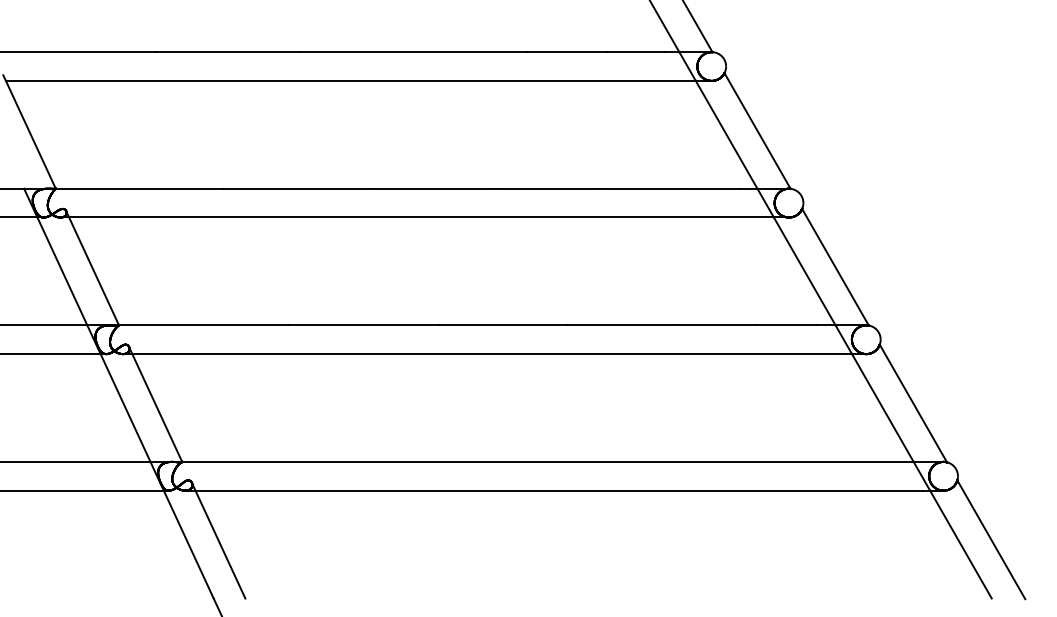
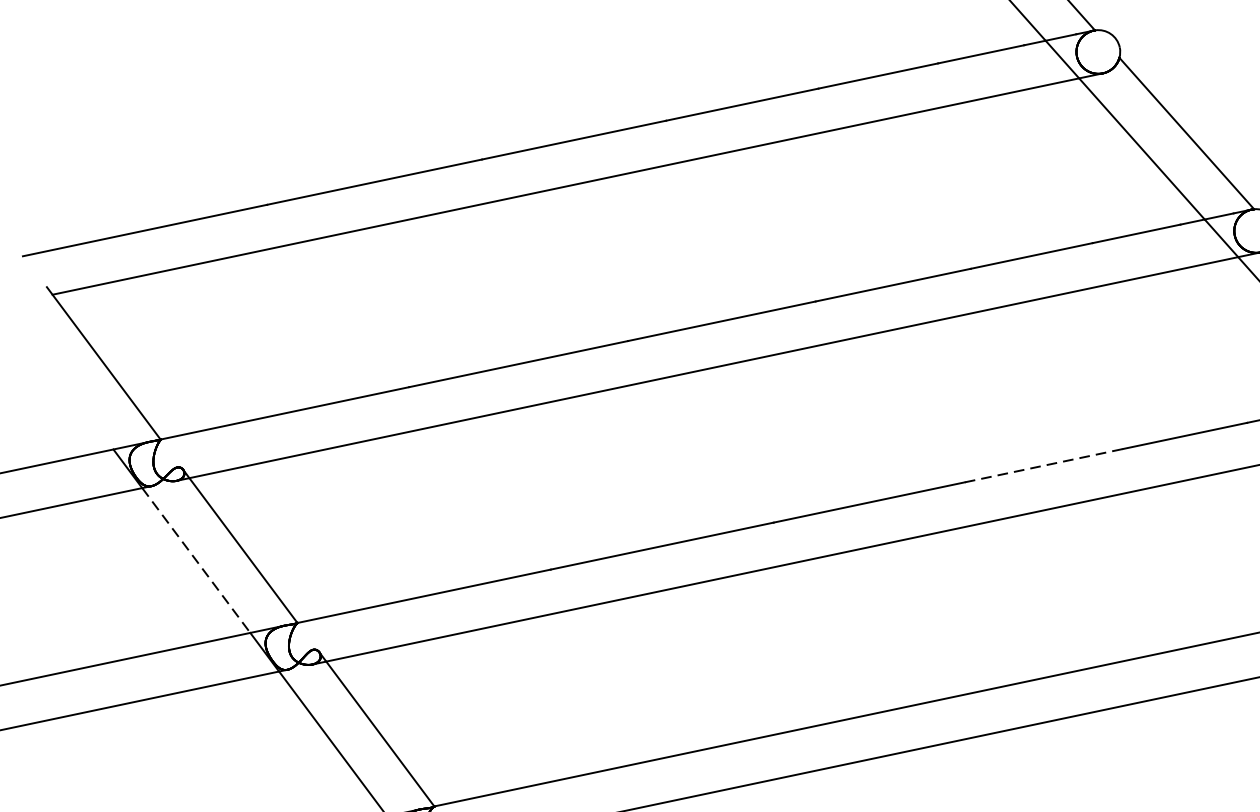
line: (62, 271) -> (196, 560), solid -> dashed
line: (621, 325) -> (1045, 465), solid -> dashed

